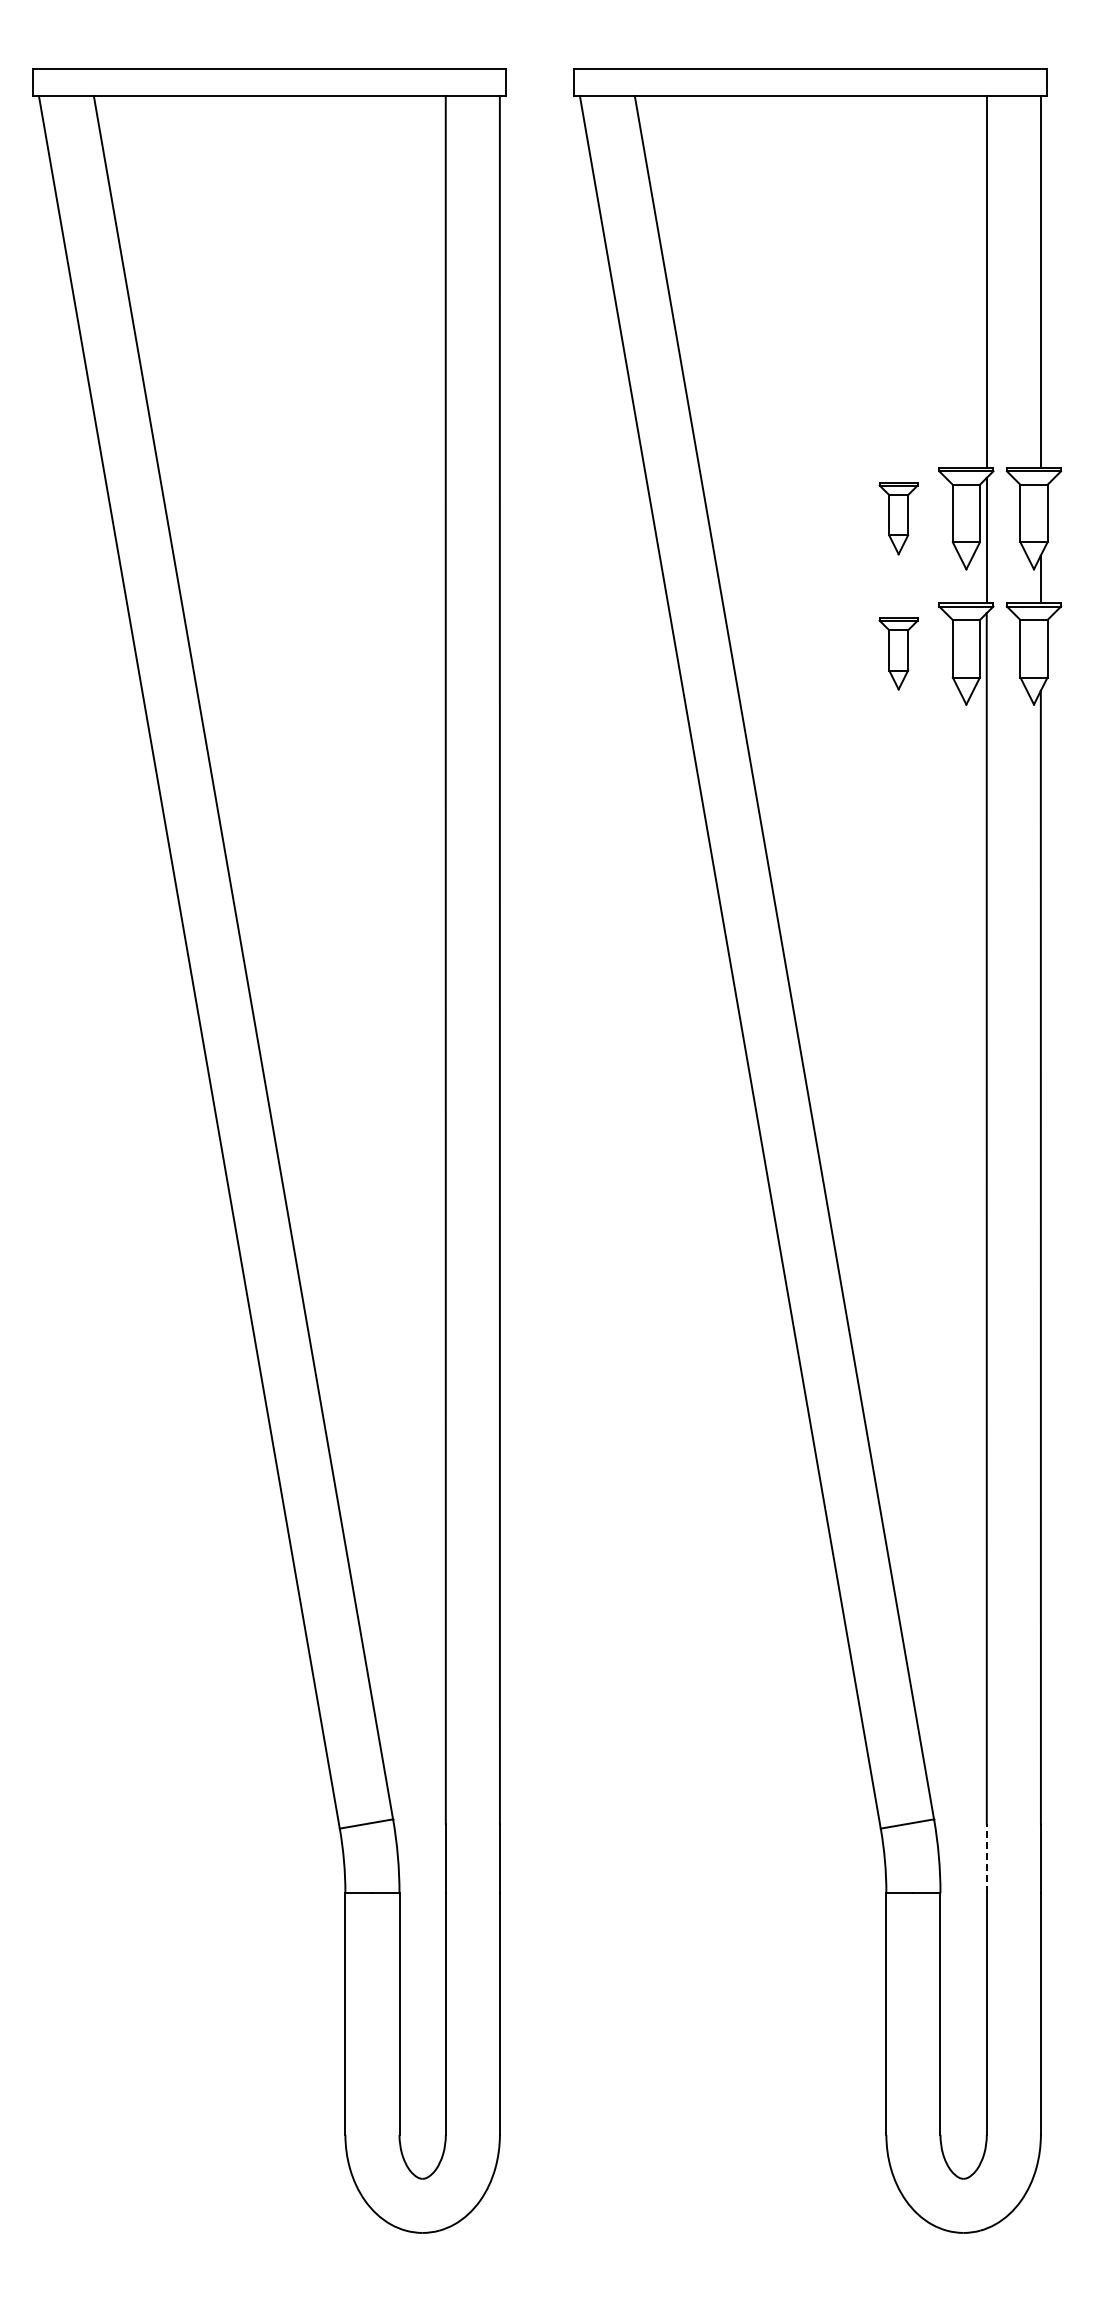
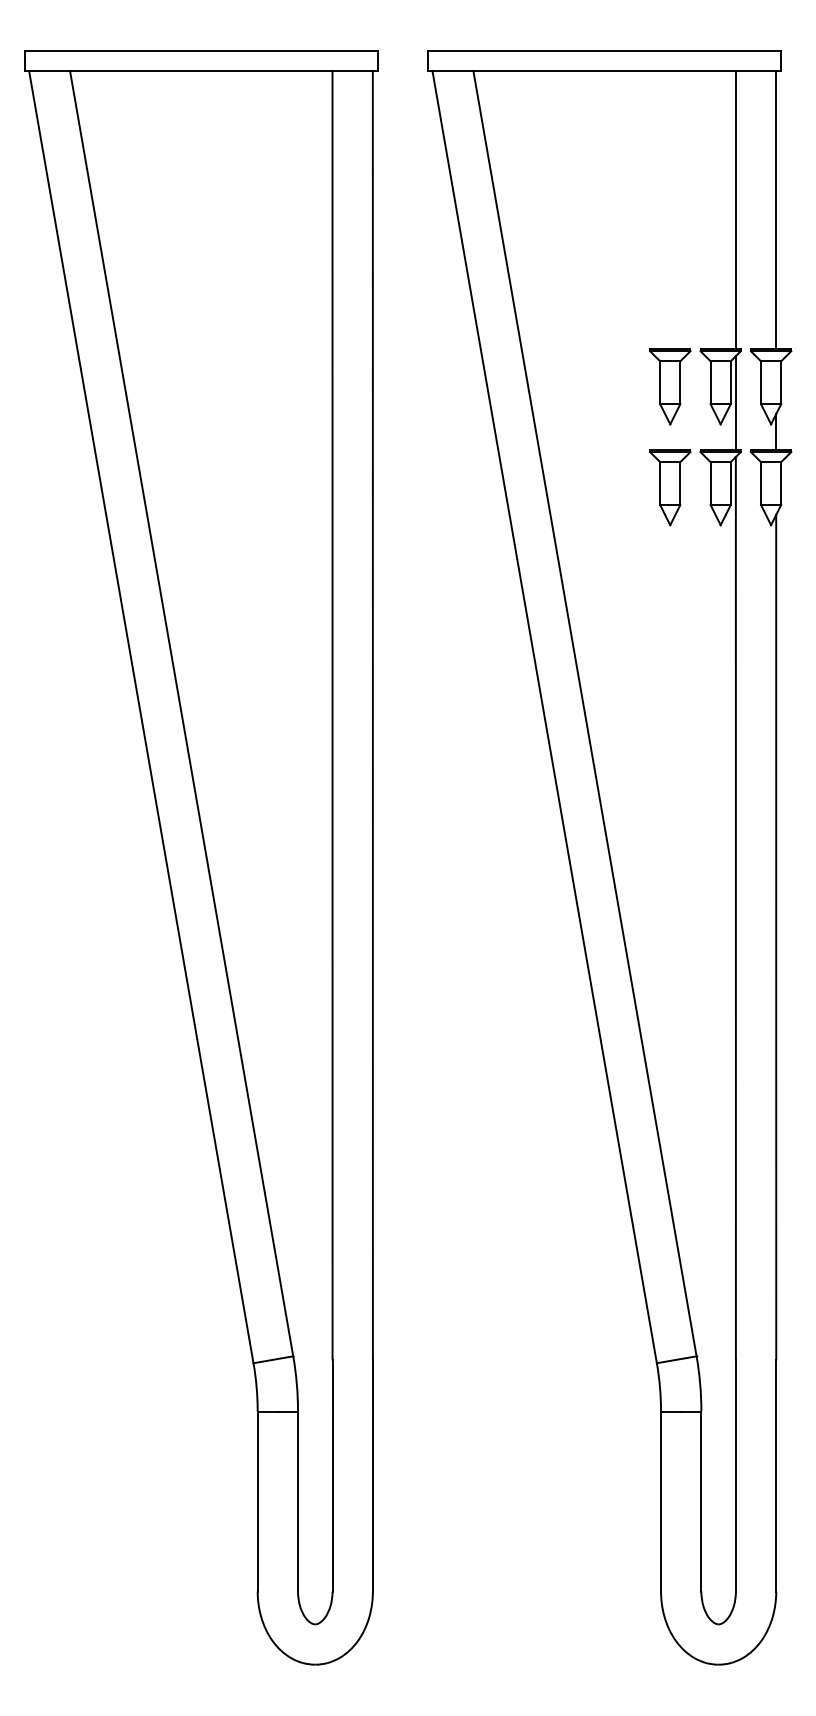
part: (898, 518) -> (670, 386), size x1.43
part: (898, 653) -> (670, 487), size x1.43
line: (986, 1858) -> (735, 1385), dashed -> solid

